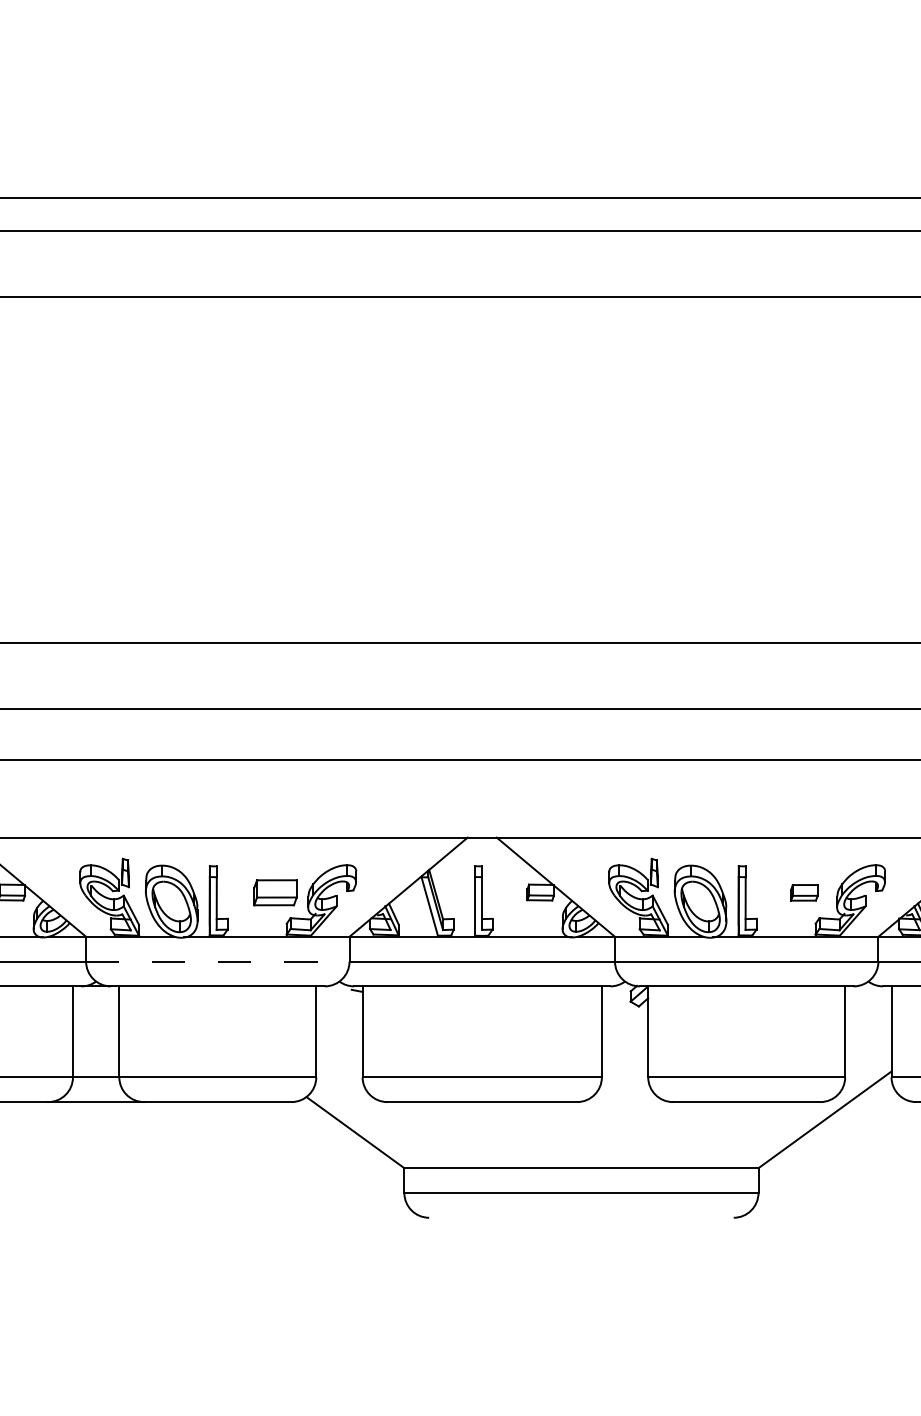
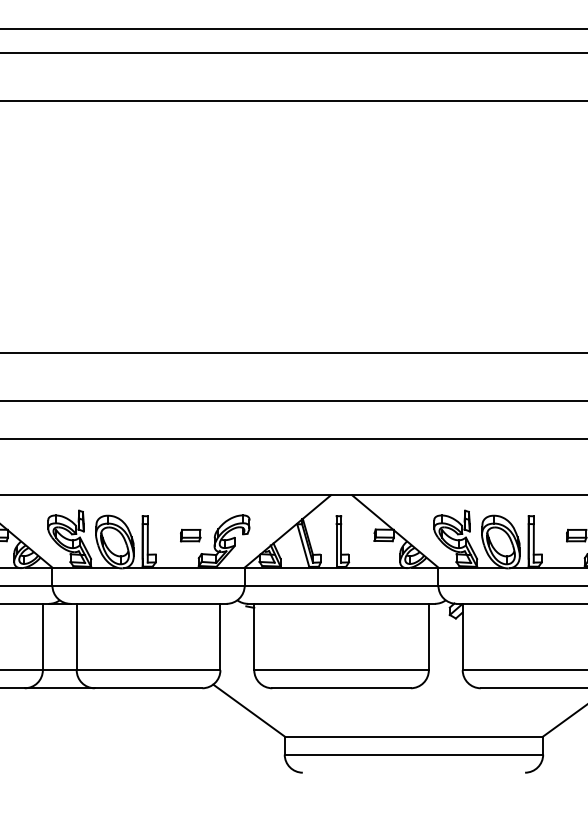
part: (275, 892) -> (190, 535), size x0.62
line: (217, 961) -> (148, 585), dashed -> solid

